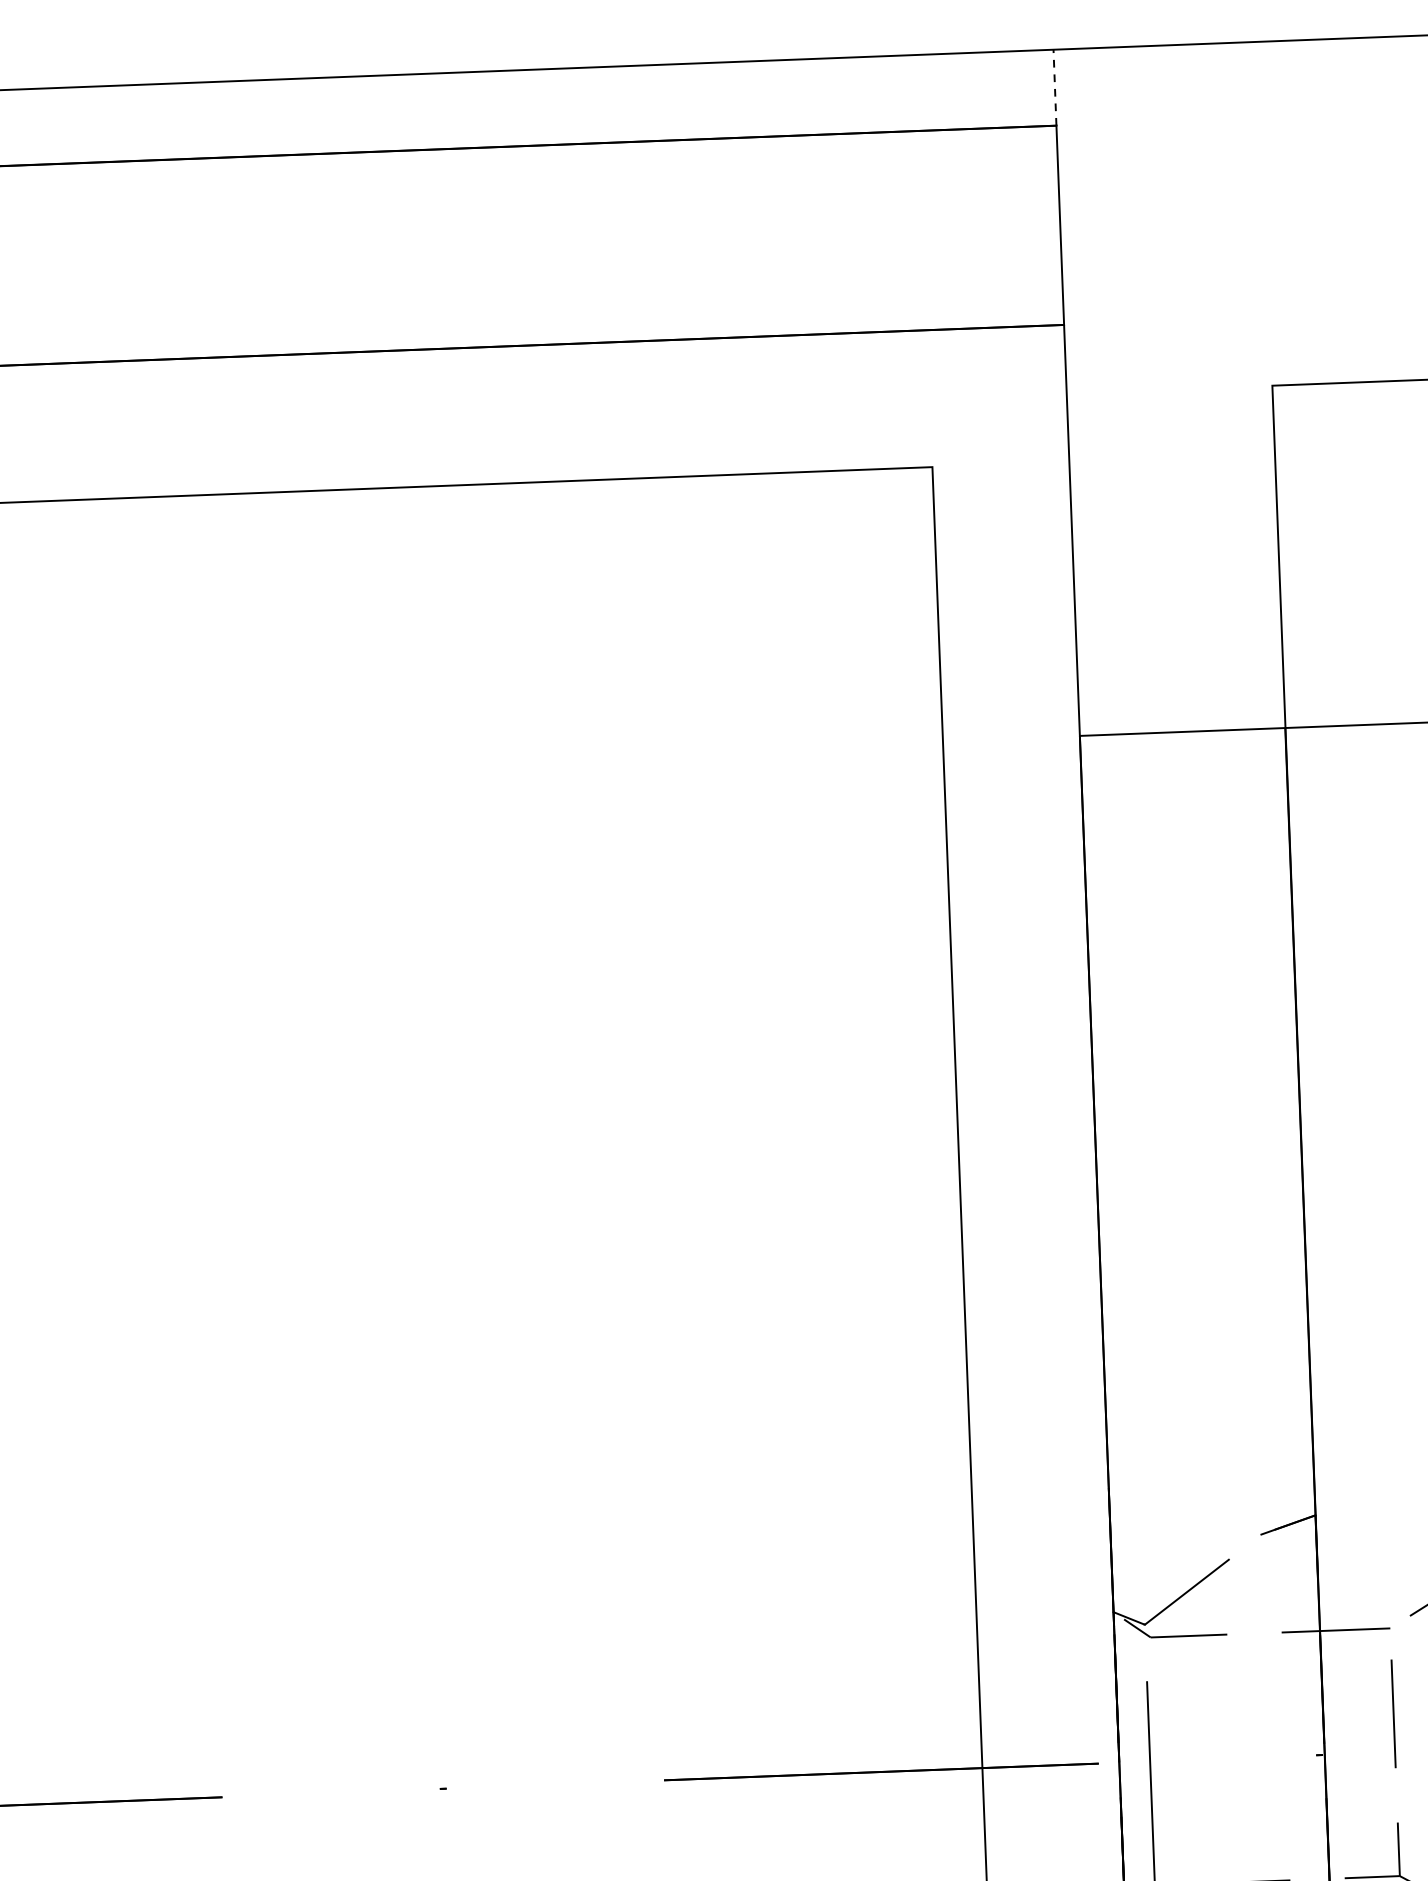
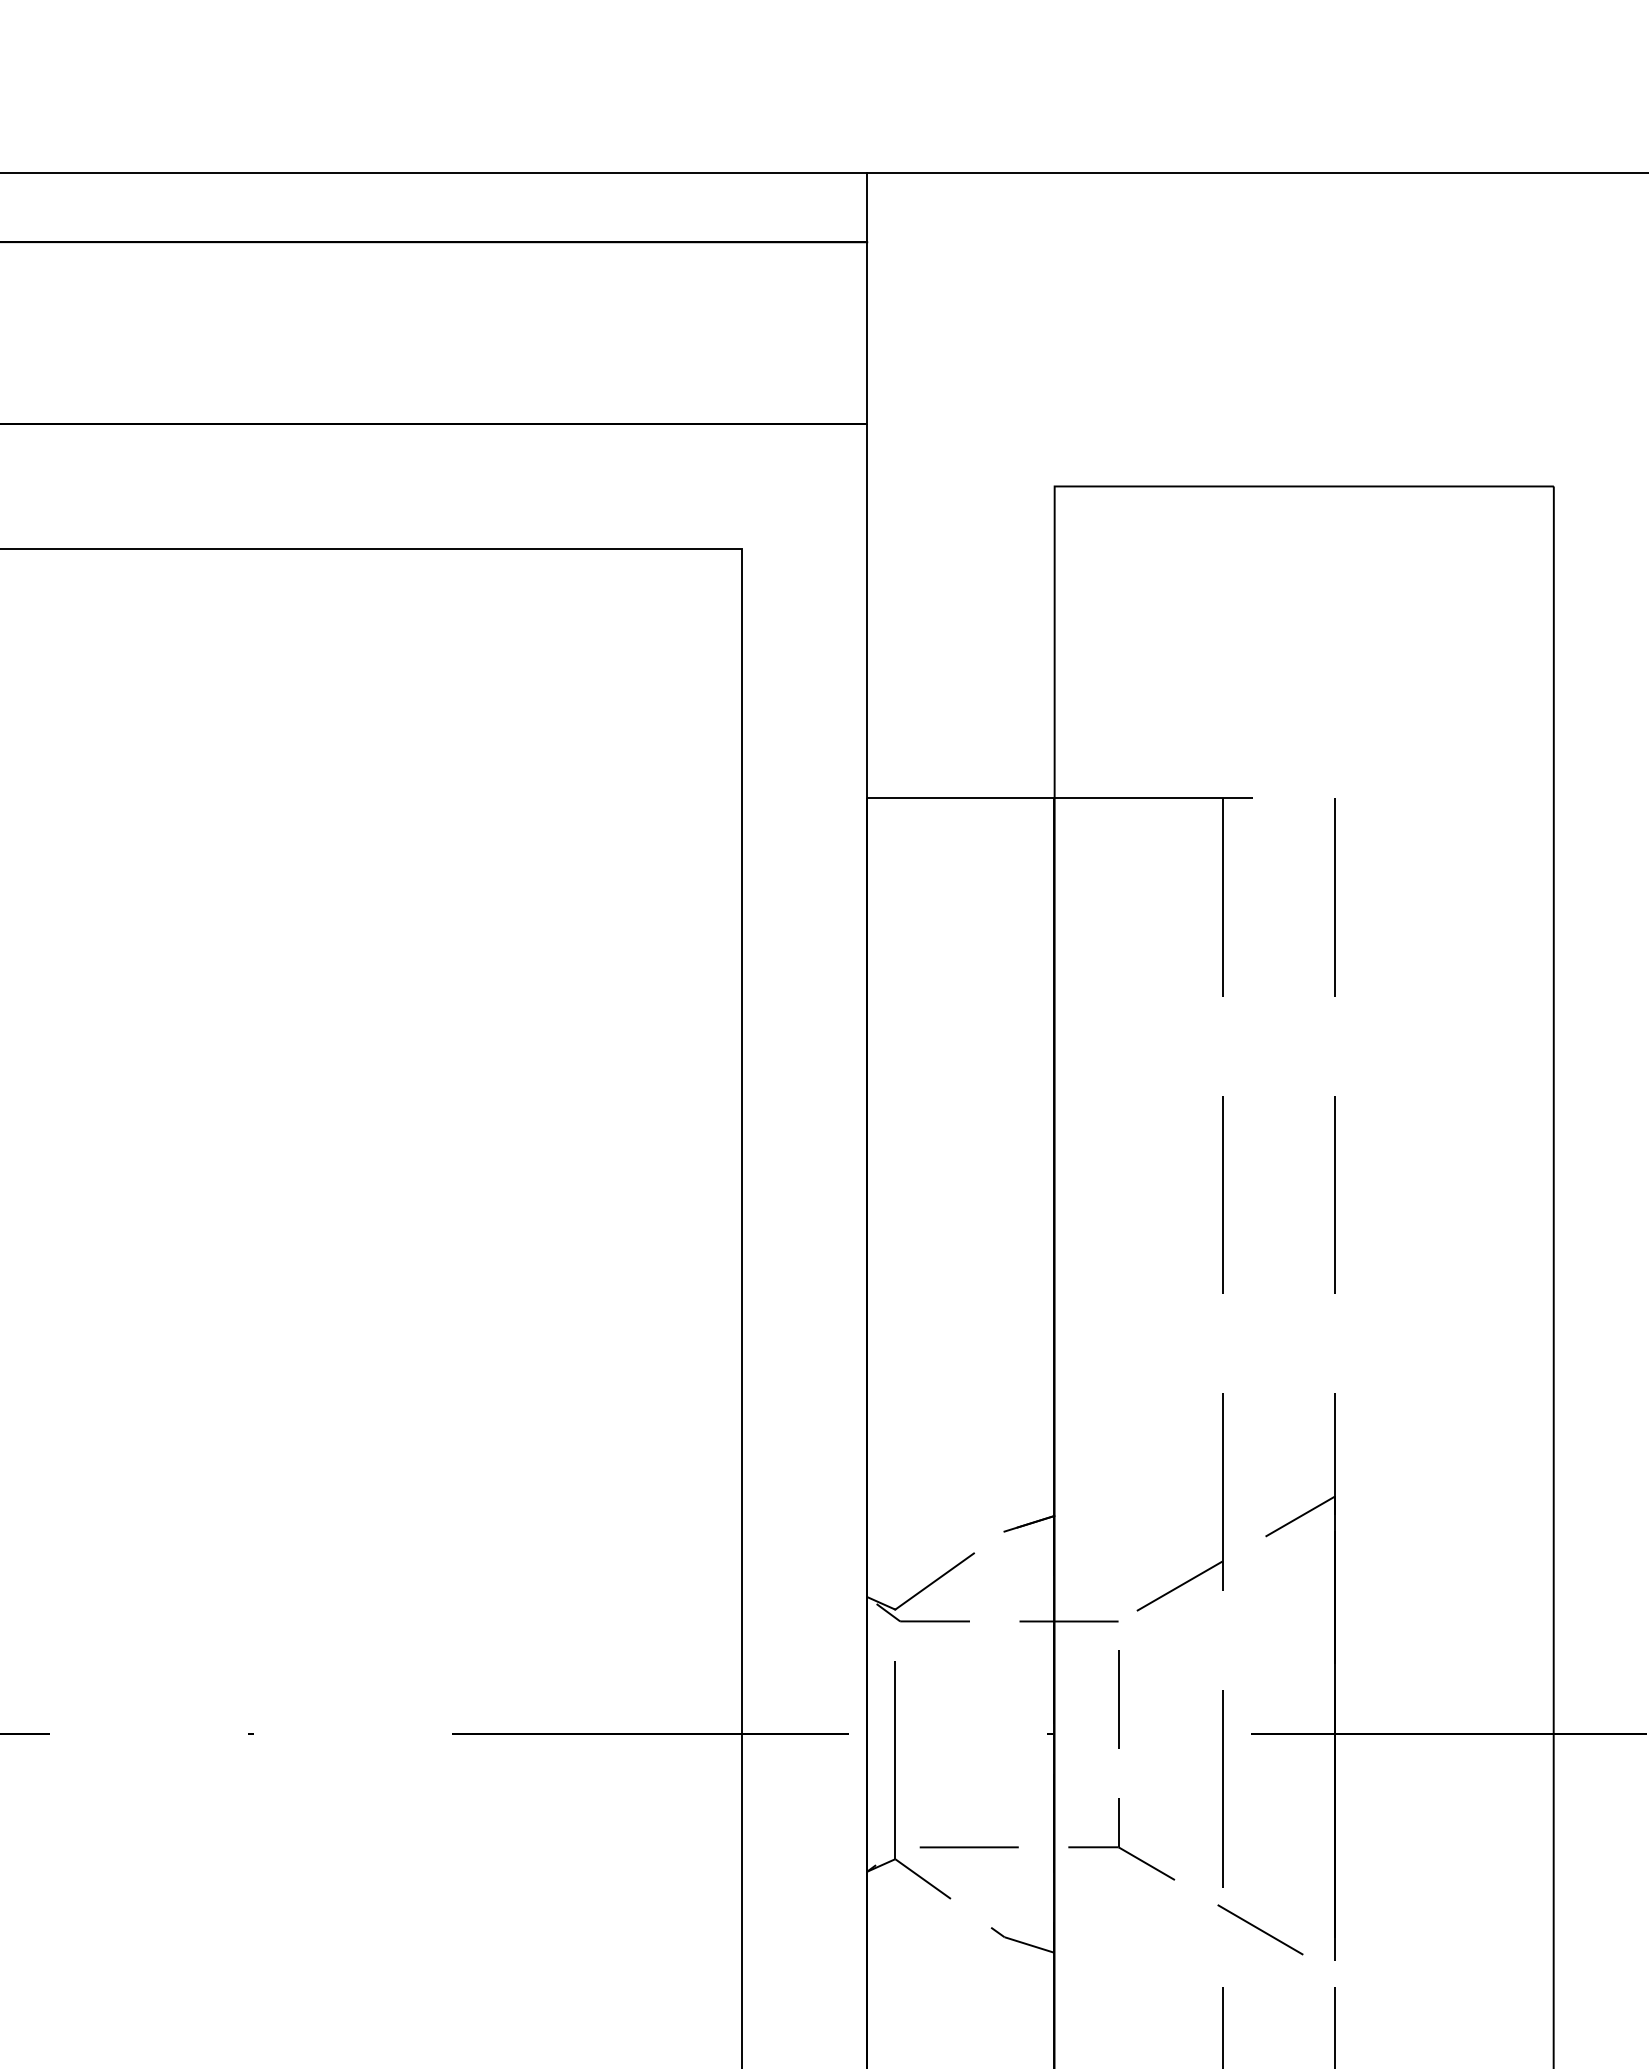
line: (1055, 87) -> (867, 207), dashed -> solid

